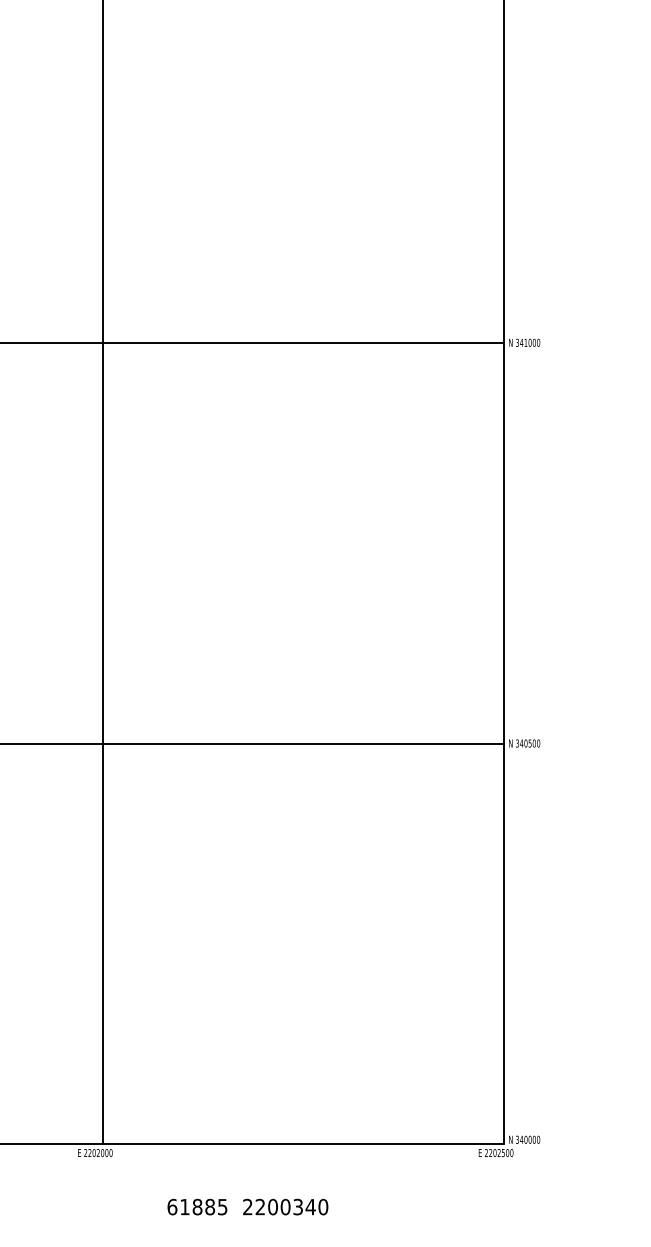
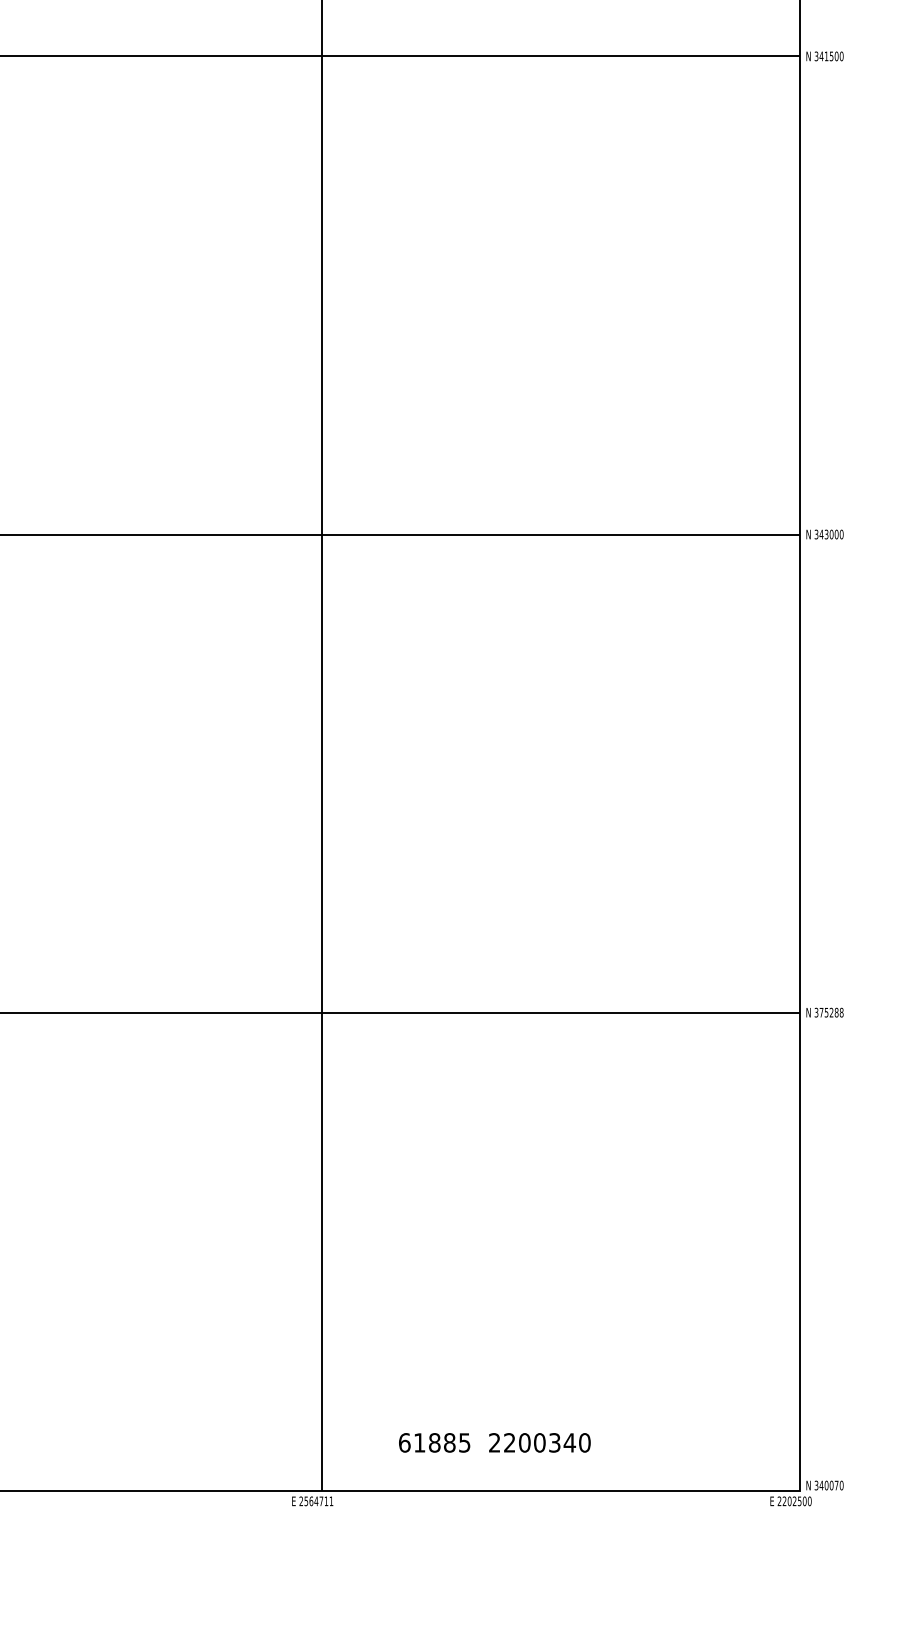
text: (525, 342) -> (826, 534), 341000 -> 343000
text: (530, 743) -> (831, 1012), 340500 -> 375288
text: (534, 1139) -> (836, 1485), 340000 -> 340070
text: (100, 1153) -> (318, 1501), 2202000 -> 2564711
text: (247, 1206) -> (494, 1442), moved

